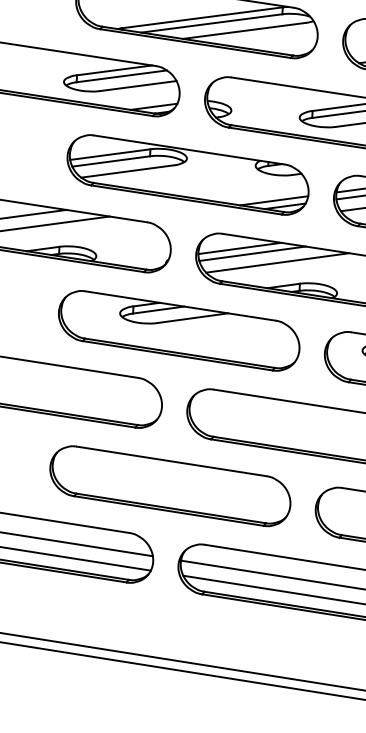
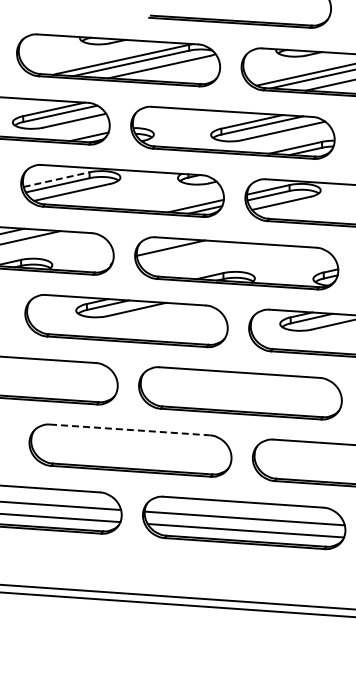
line: (110, 154) -> (56, 179), solid -> dashed
line: (252, 253) -> (181, 251), removed
line: (277, 263) -> (203, 257), removed
line: (171, 460) -> (129, 429), solid -> dashed

